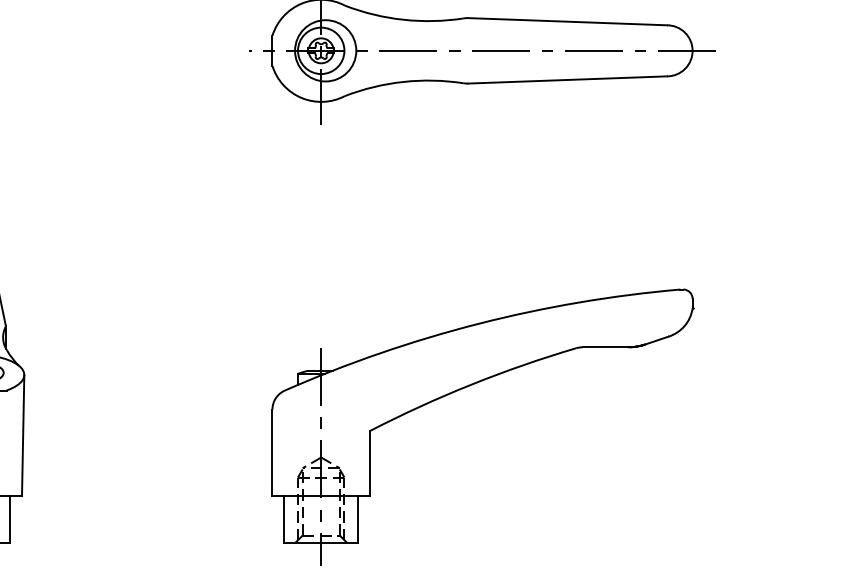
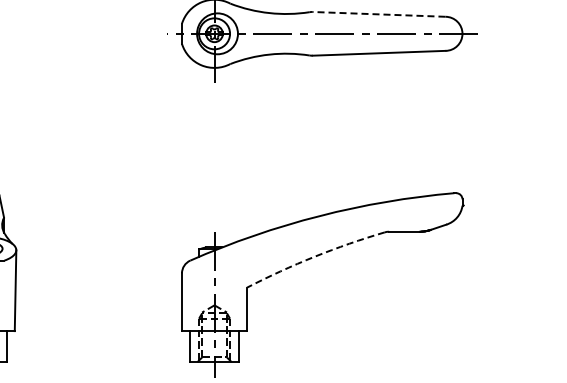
line: (566, 21) -> (378, 14), solid -> dashed
arc: (470, 384) -> (314, 256), solid -> dashed

